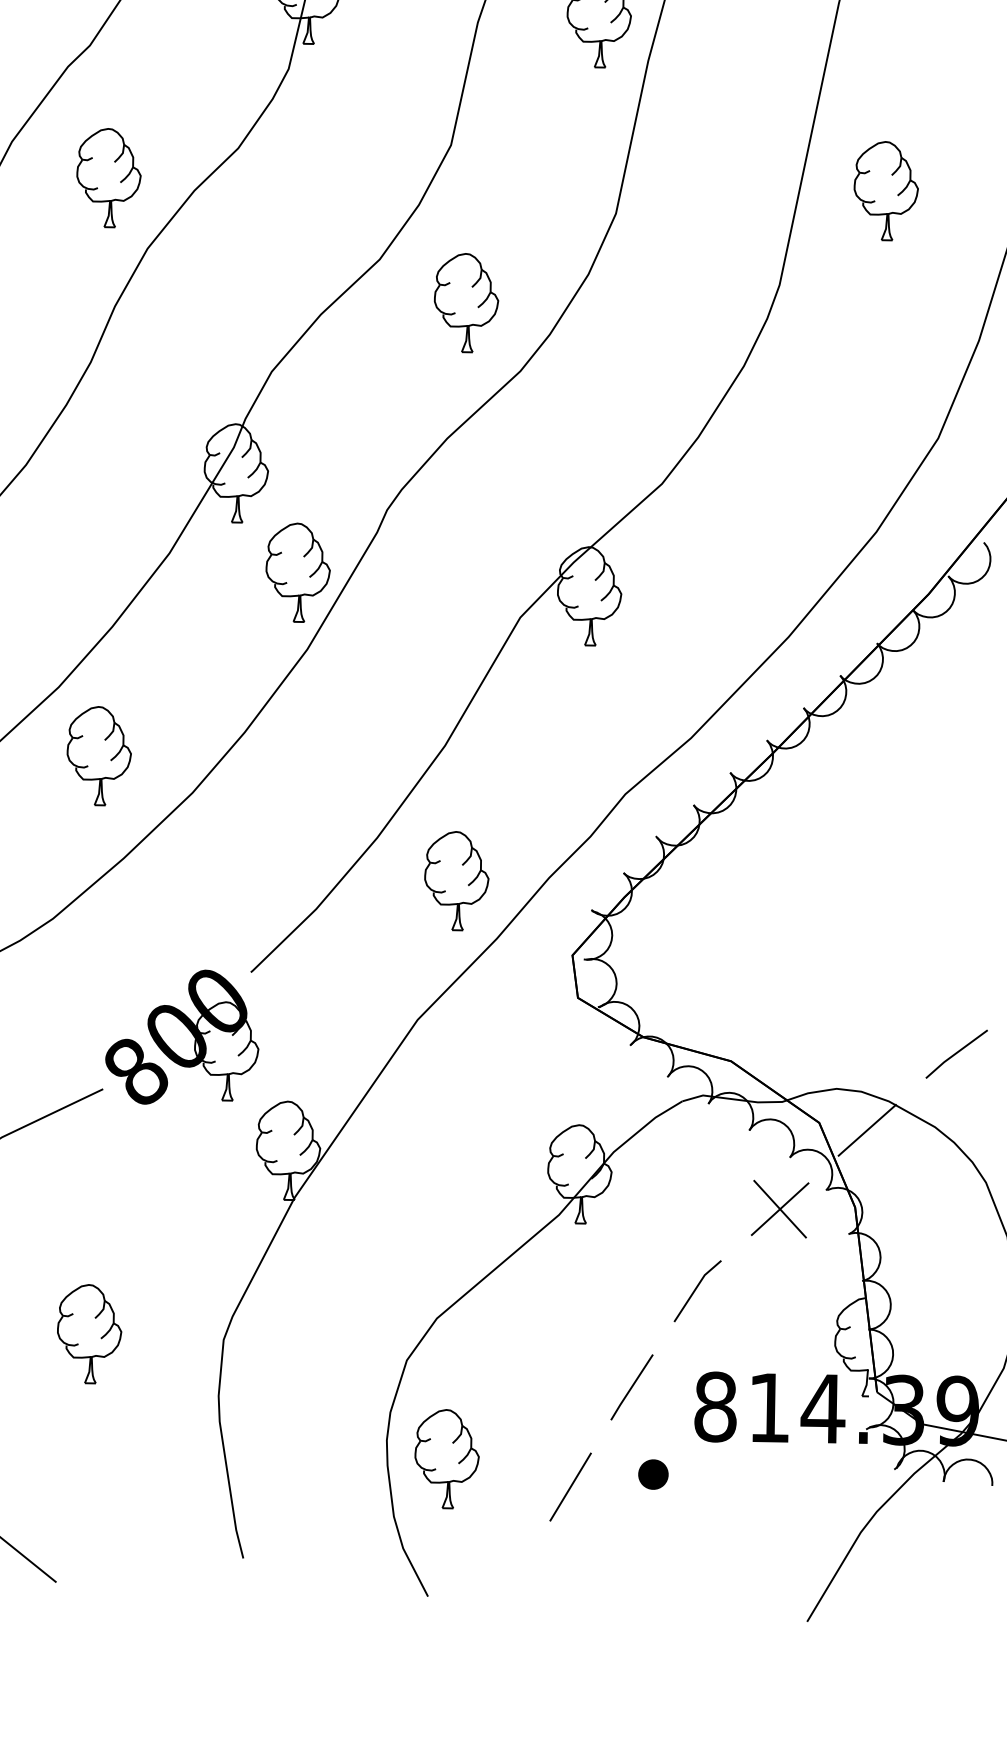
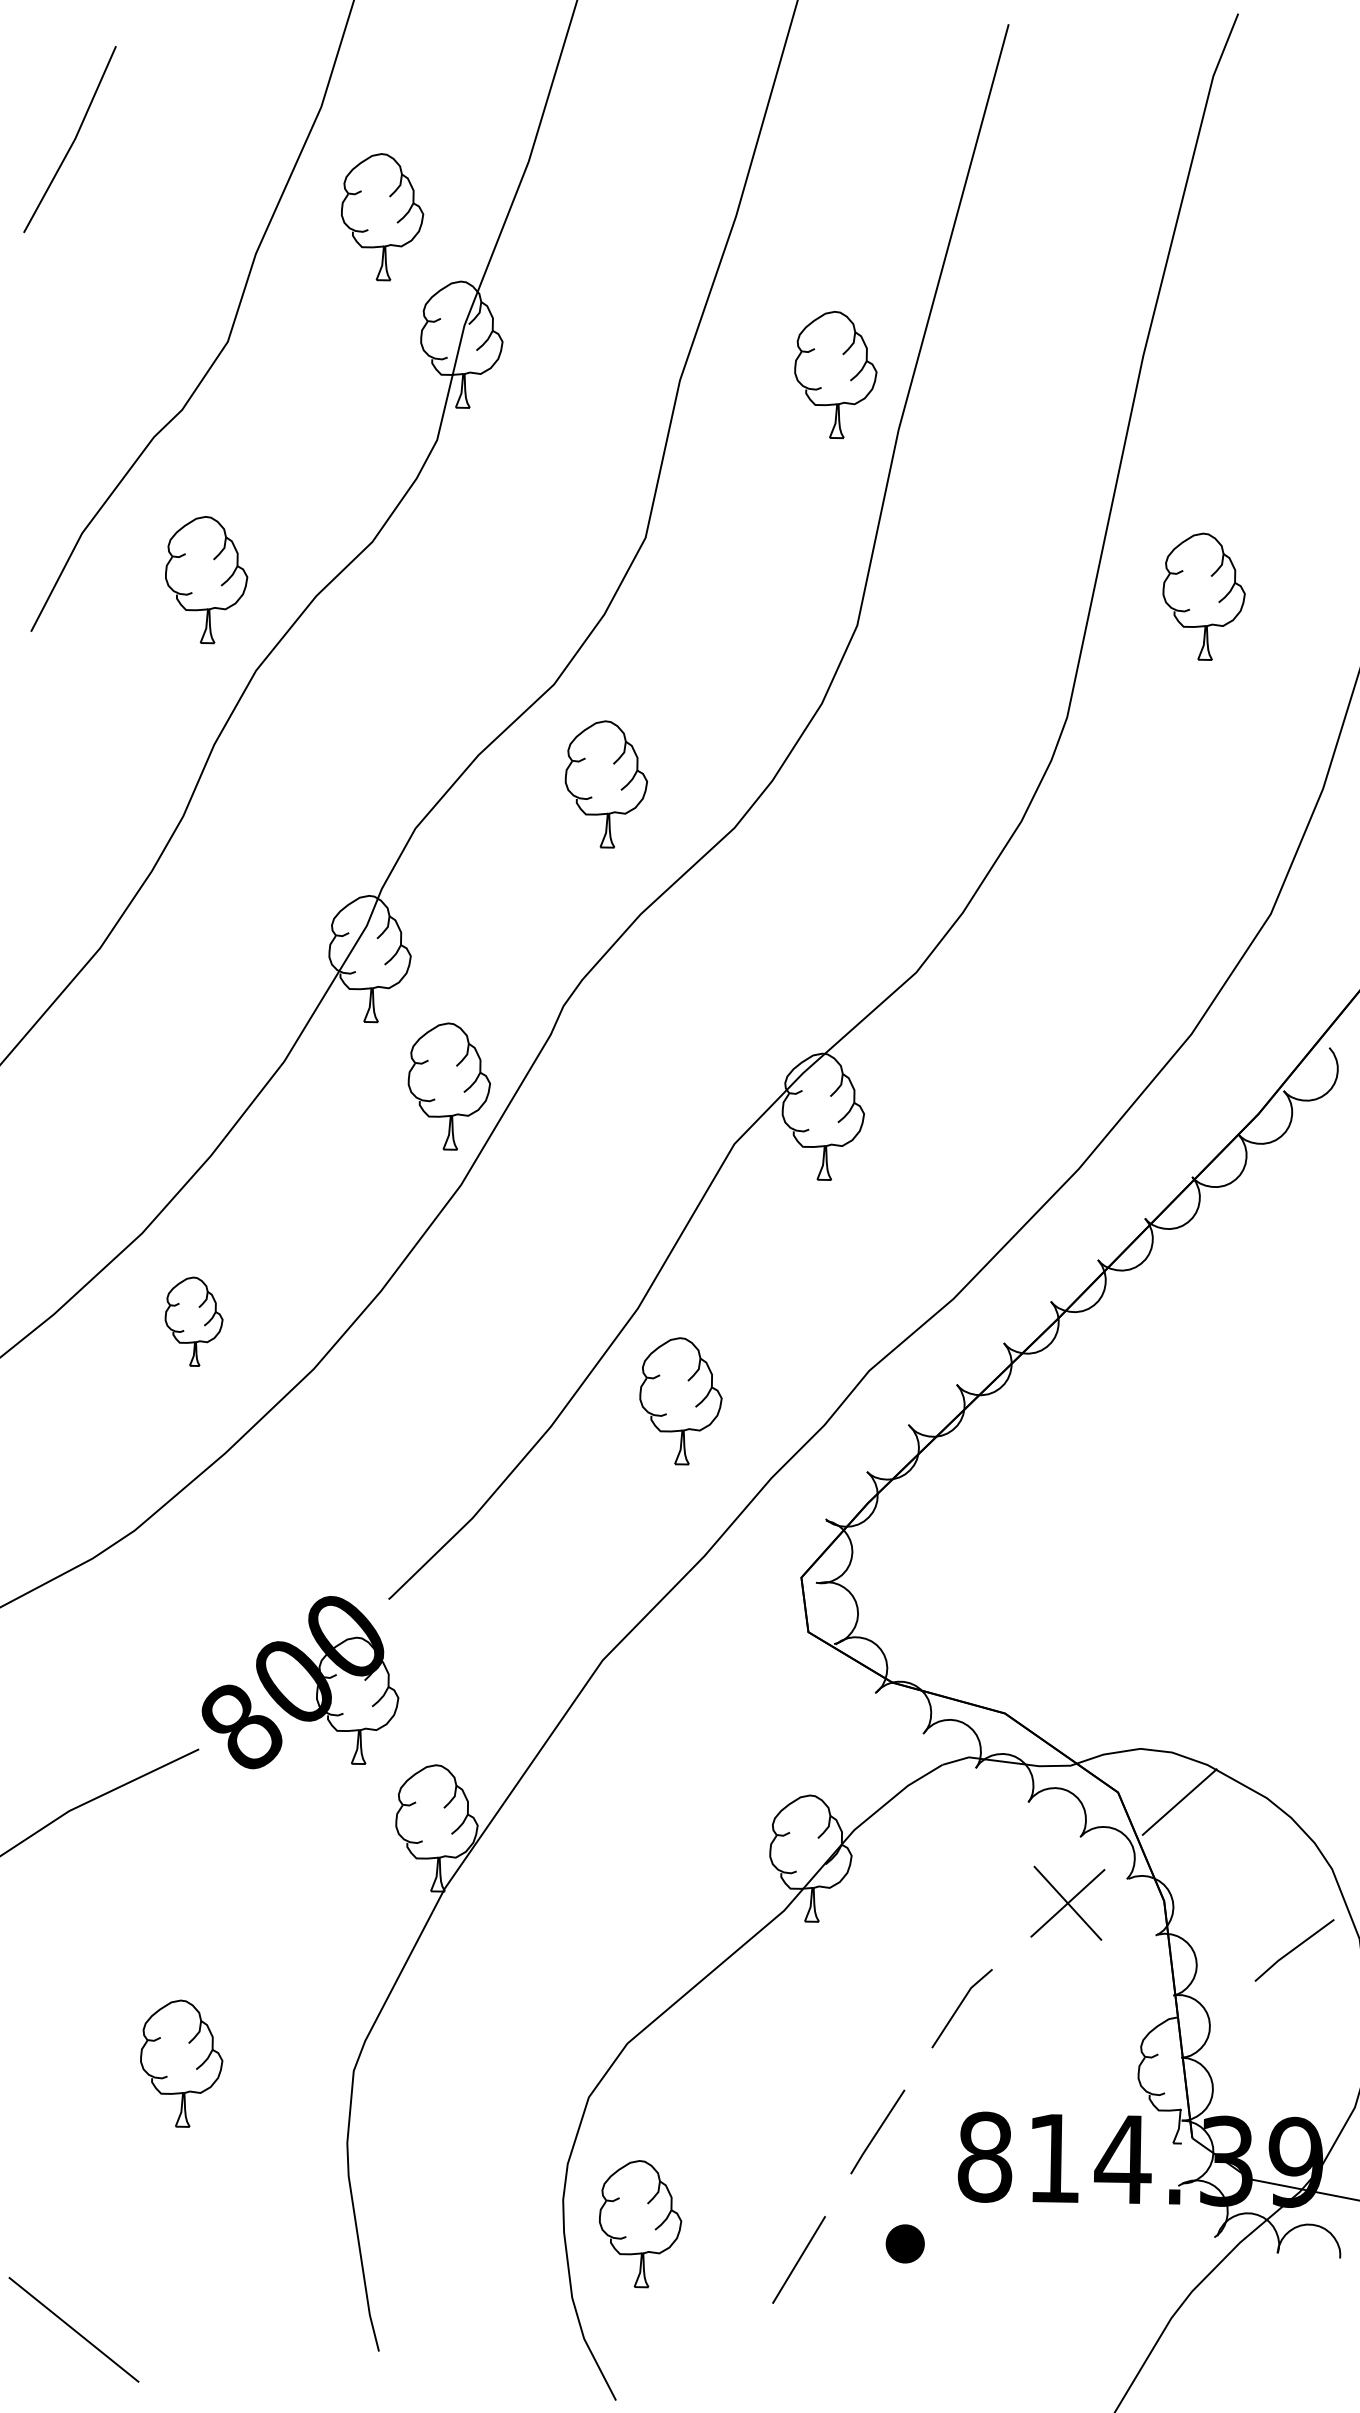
part: (466, 303) -> (606, 784), moved
part: (98, 755) -> (193, 1321), size x0.7
part: (456, 881) -> (680, 1401), moved
line: (956, 1054) -> (1294, 1950), moved

